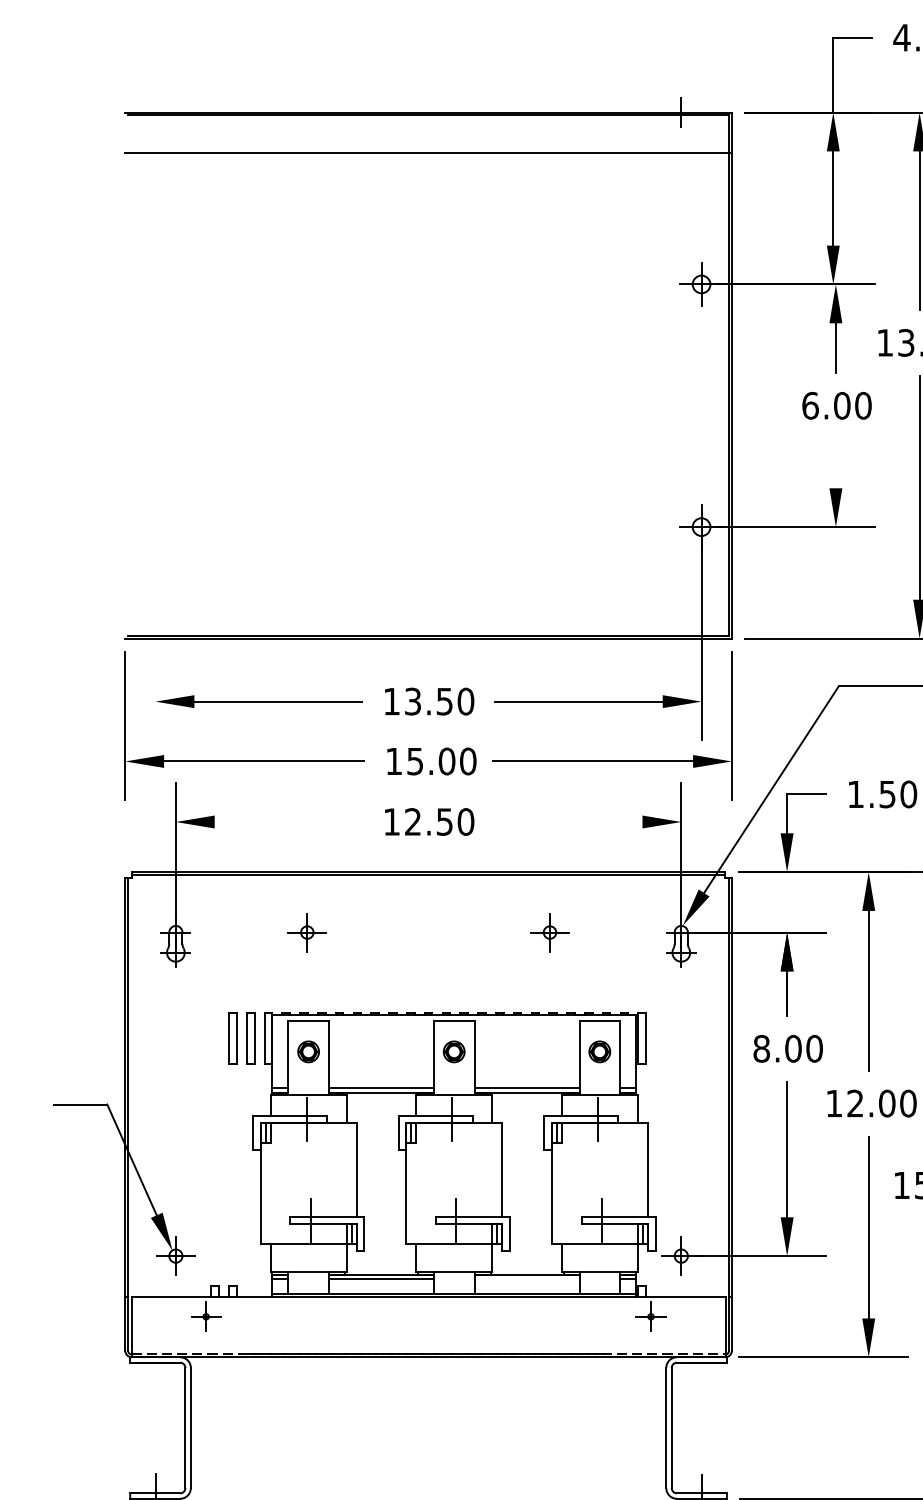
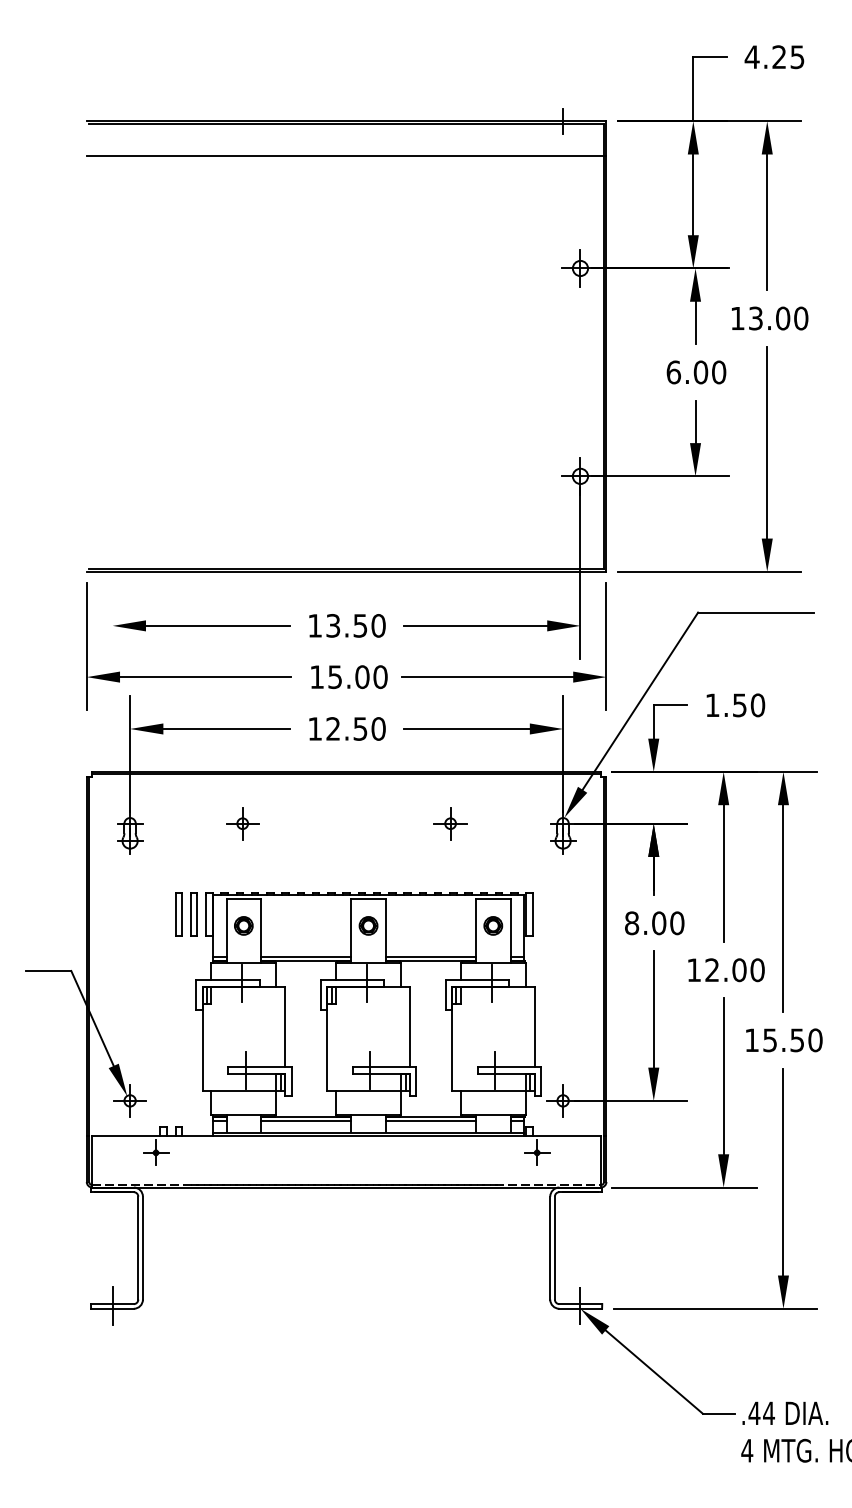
line: (835, 463) -> (695, 421), added
line: (288, 821) -> (226, 728), added
line: (568, 821) -> (466, 728), added
line: (526, 1279) -> (430, 1120), added

